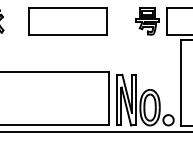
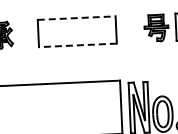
line: (68, 7) -> (76, 17), solid -> dashed
line: (68, 35) -> (78, 45), solid -> dashed

